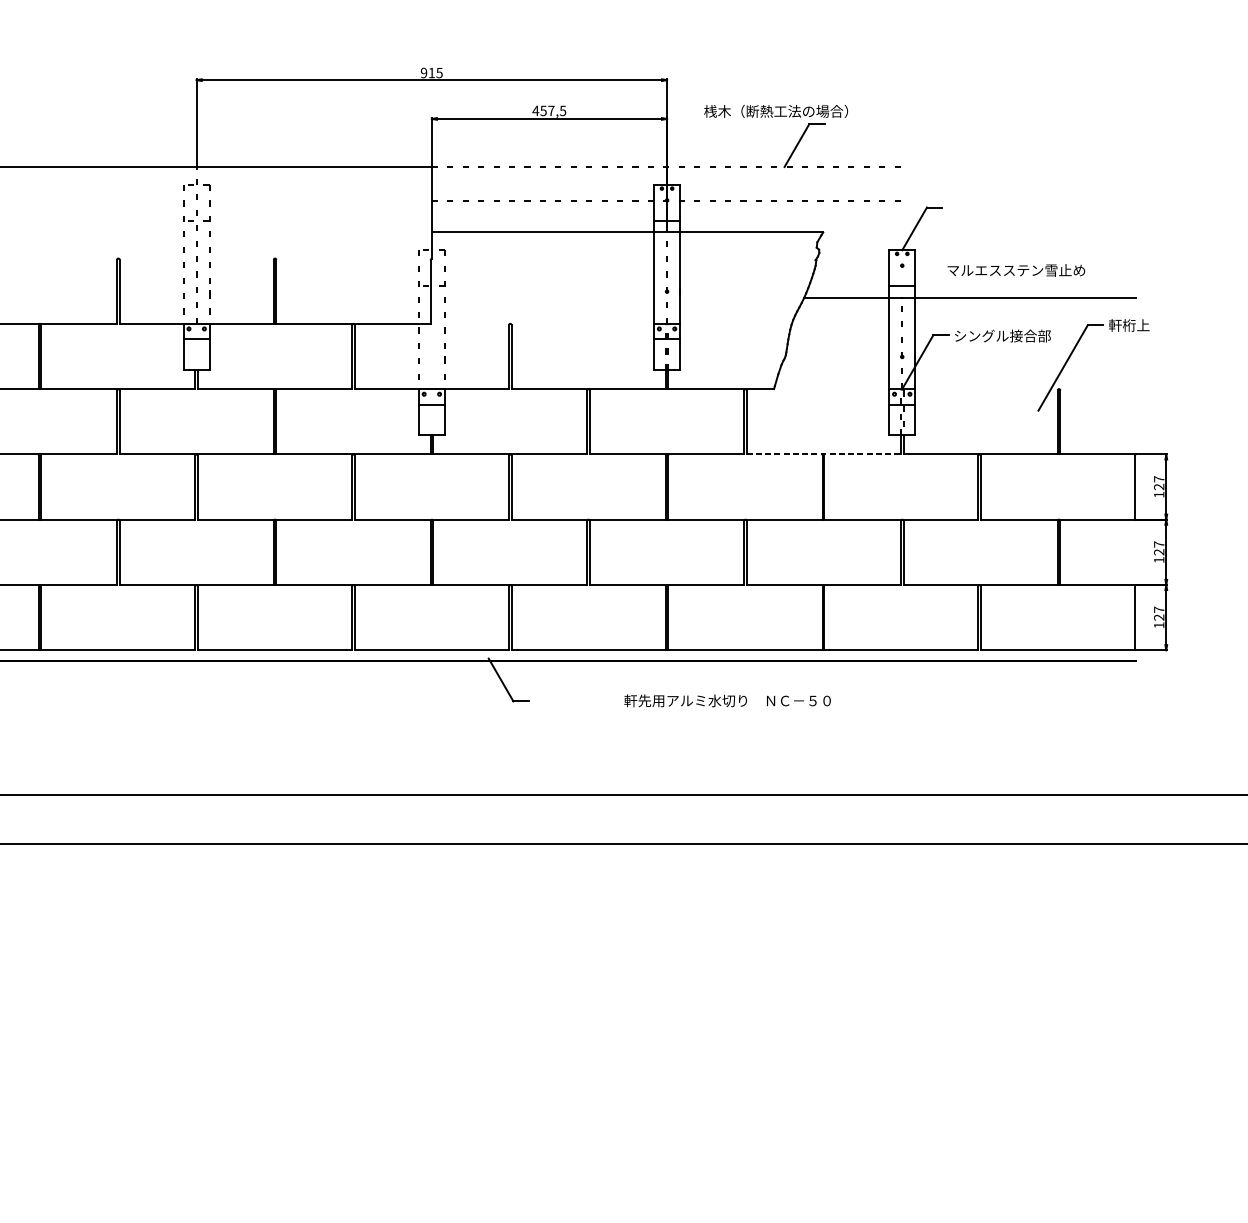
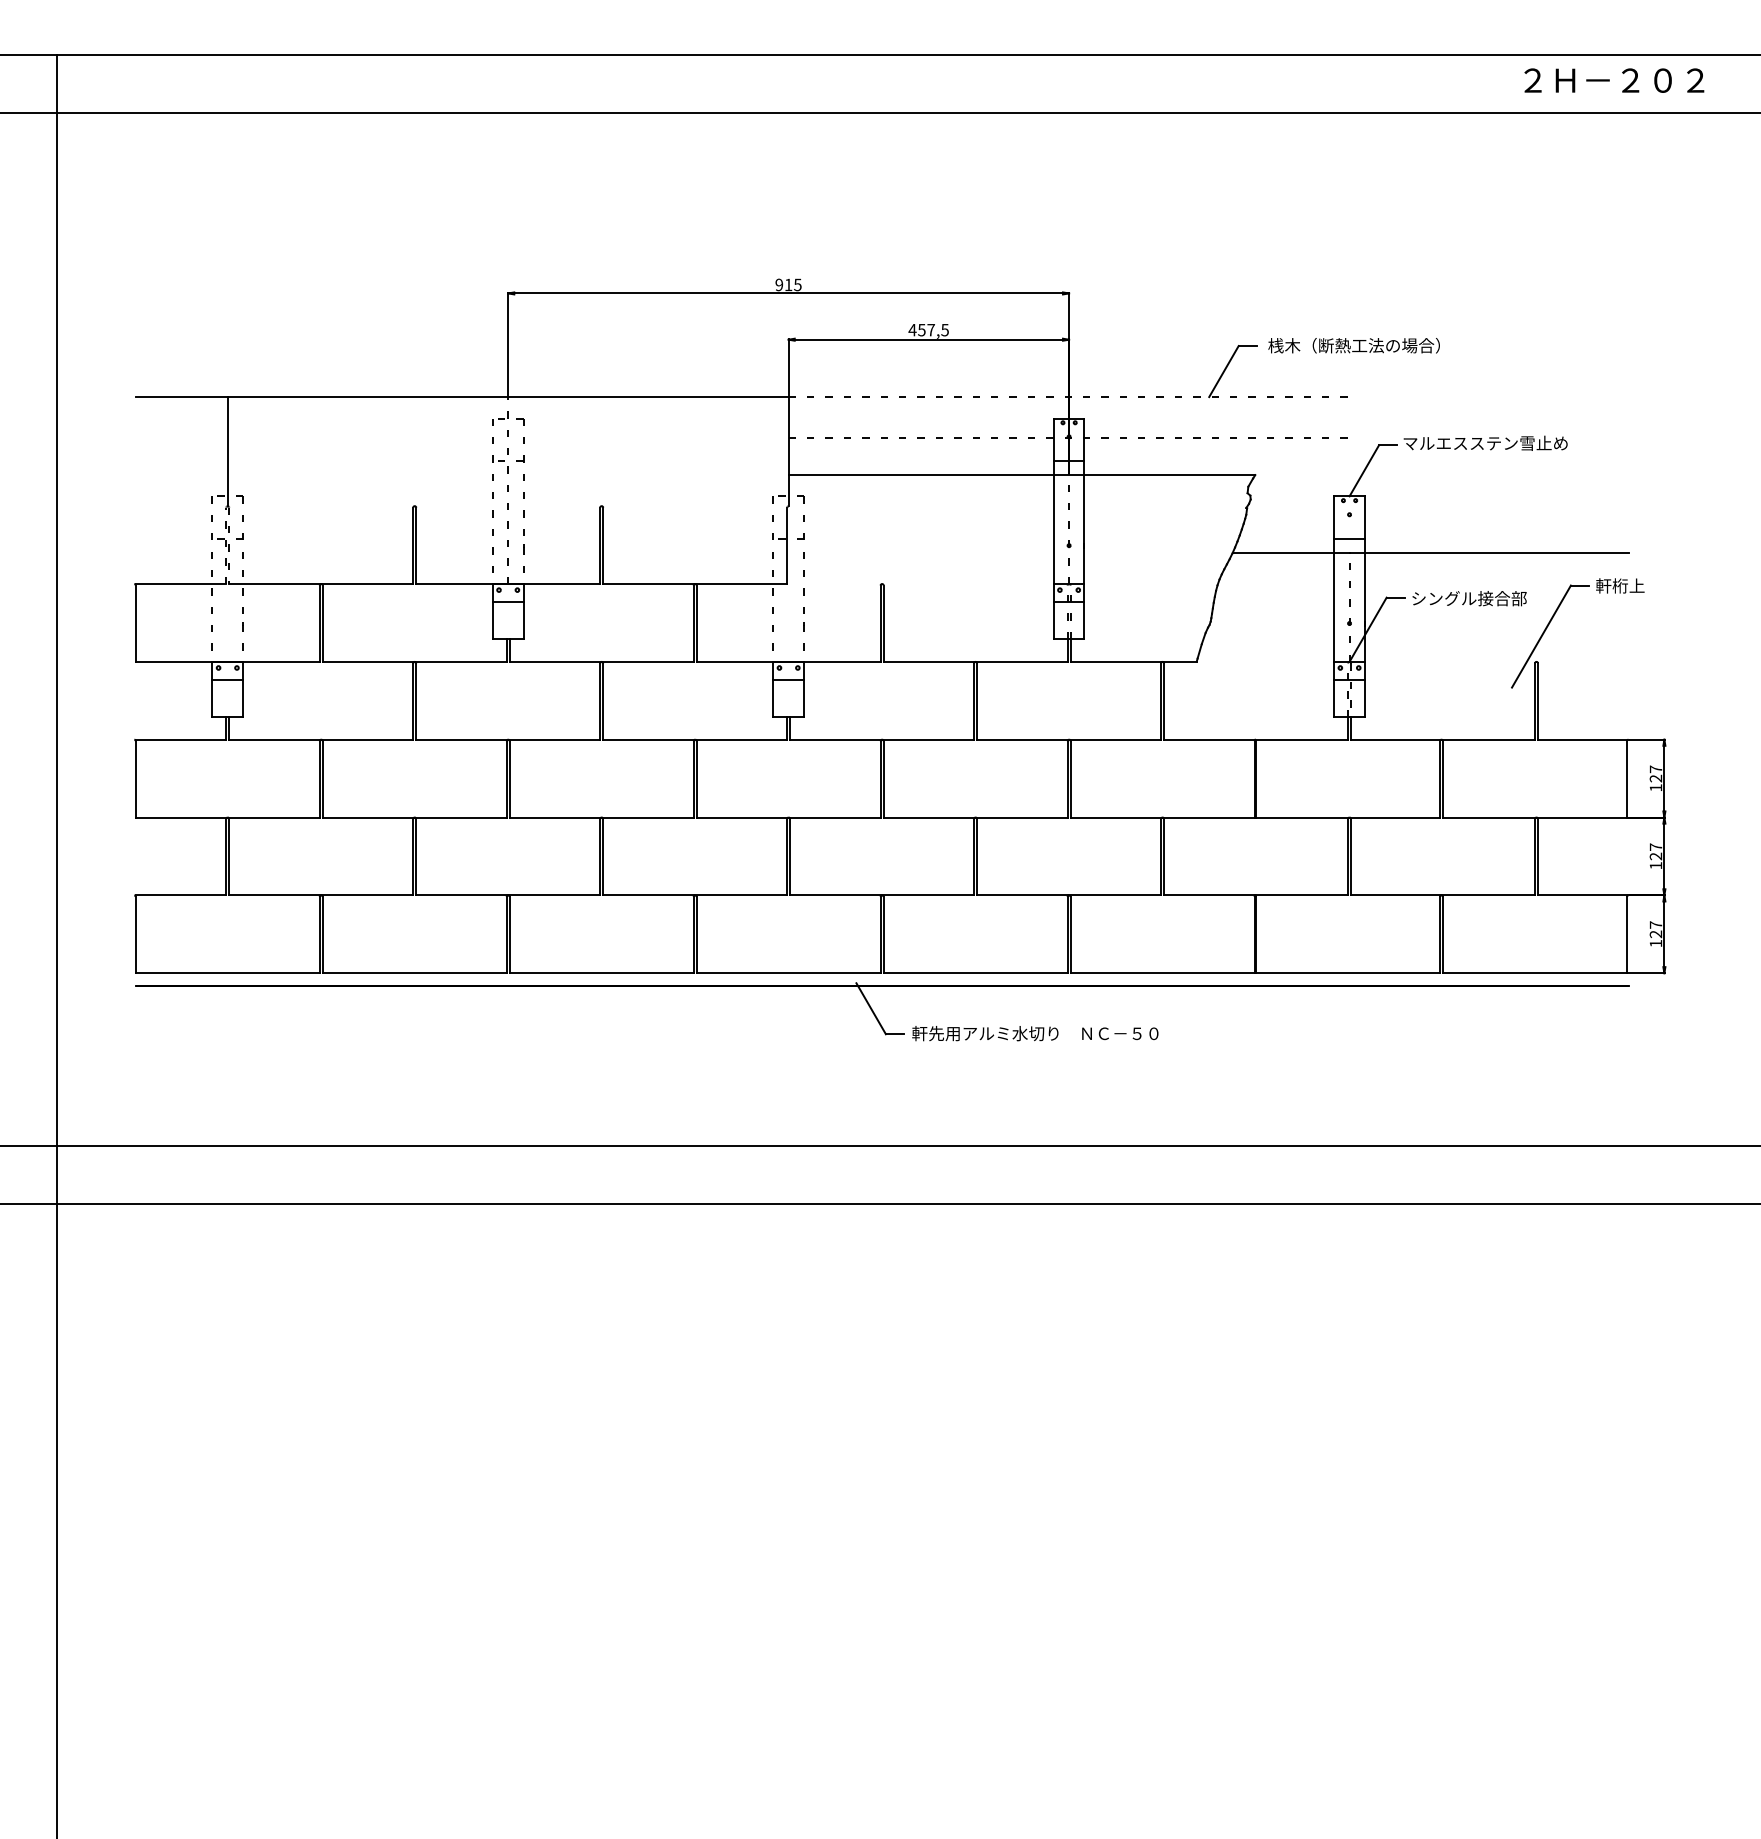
text: (775, 111) -> (1353, 345), moved
text: (1016, 269) -> (1485, 442), moved
line: (824, 454) -> (1256, 739), dashed -> solid
text: (727, 700) -> (1035, 1033), moved

